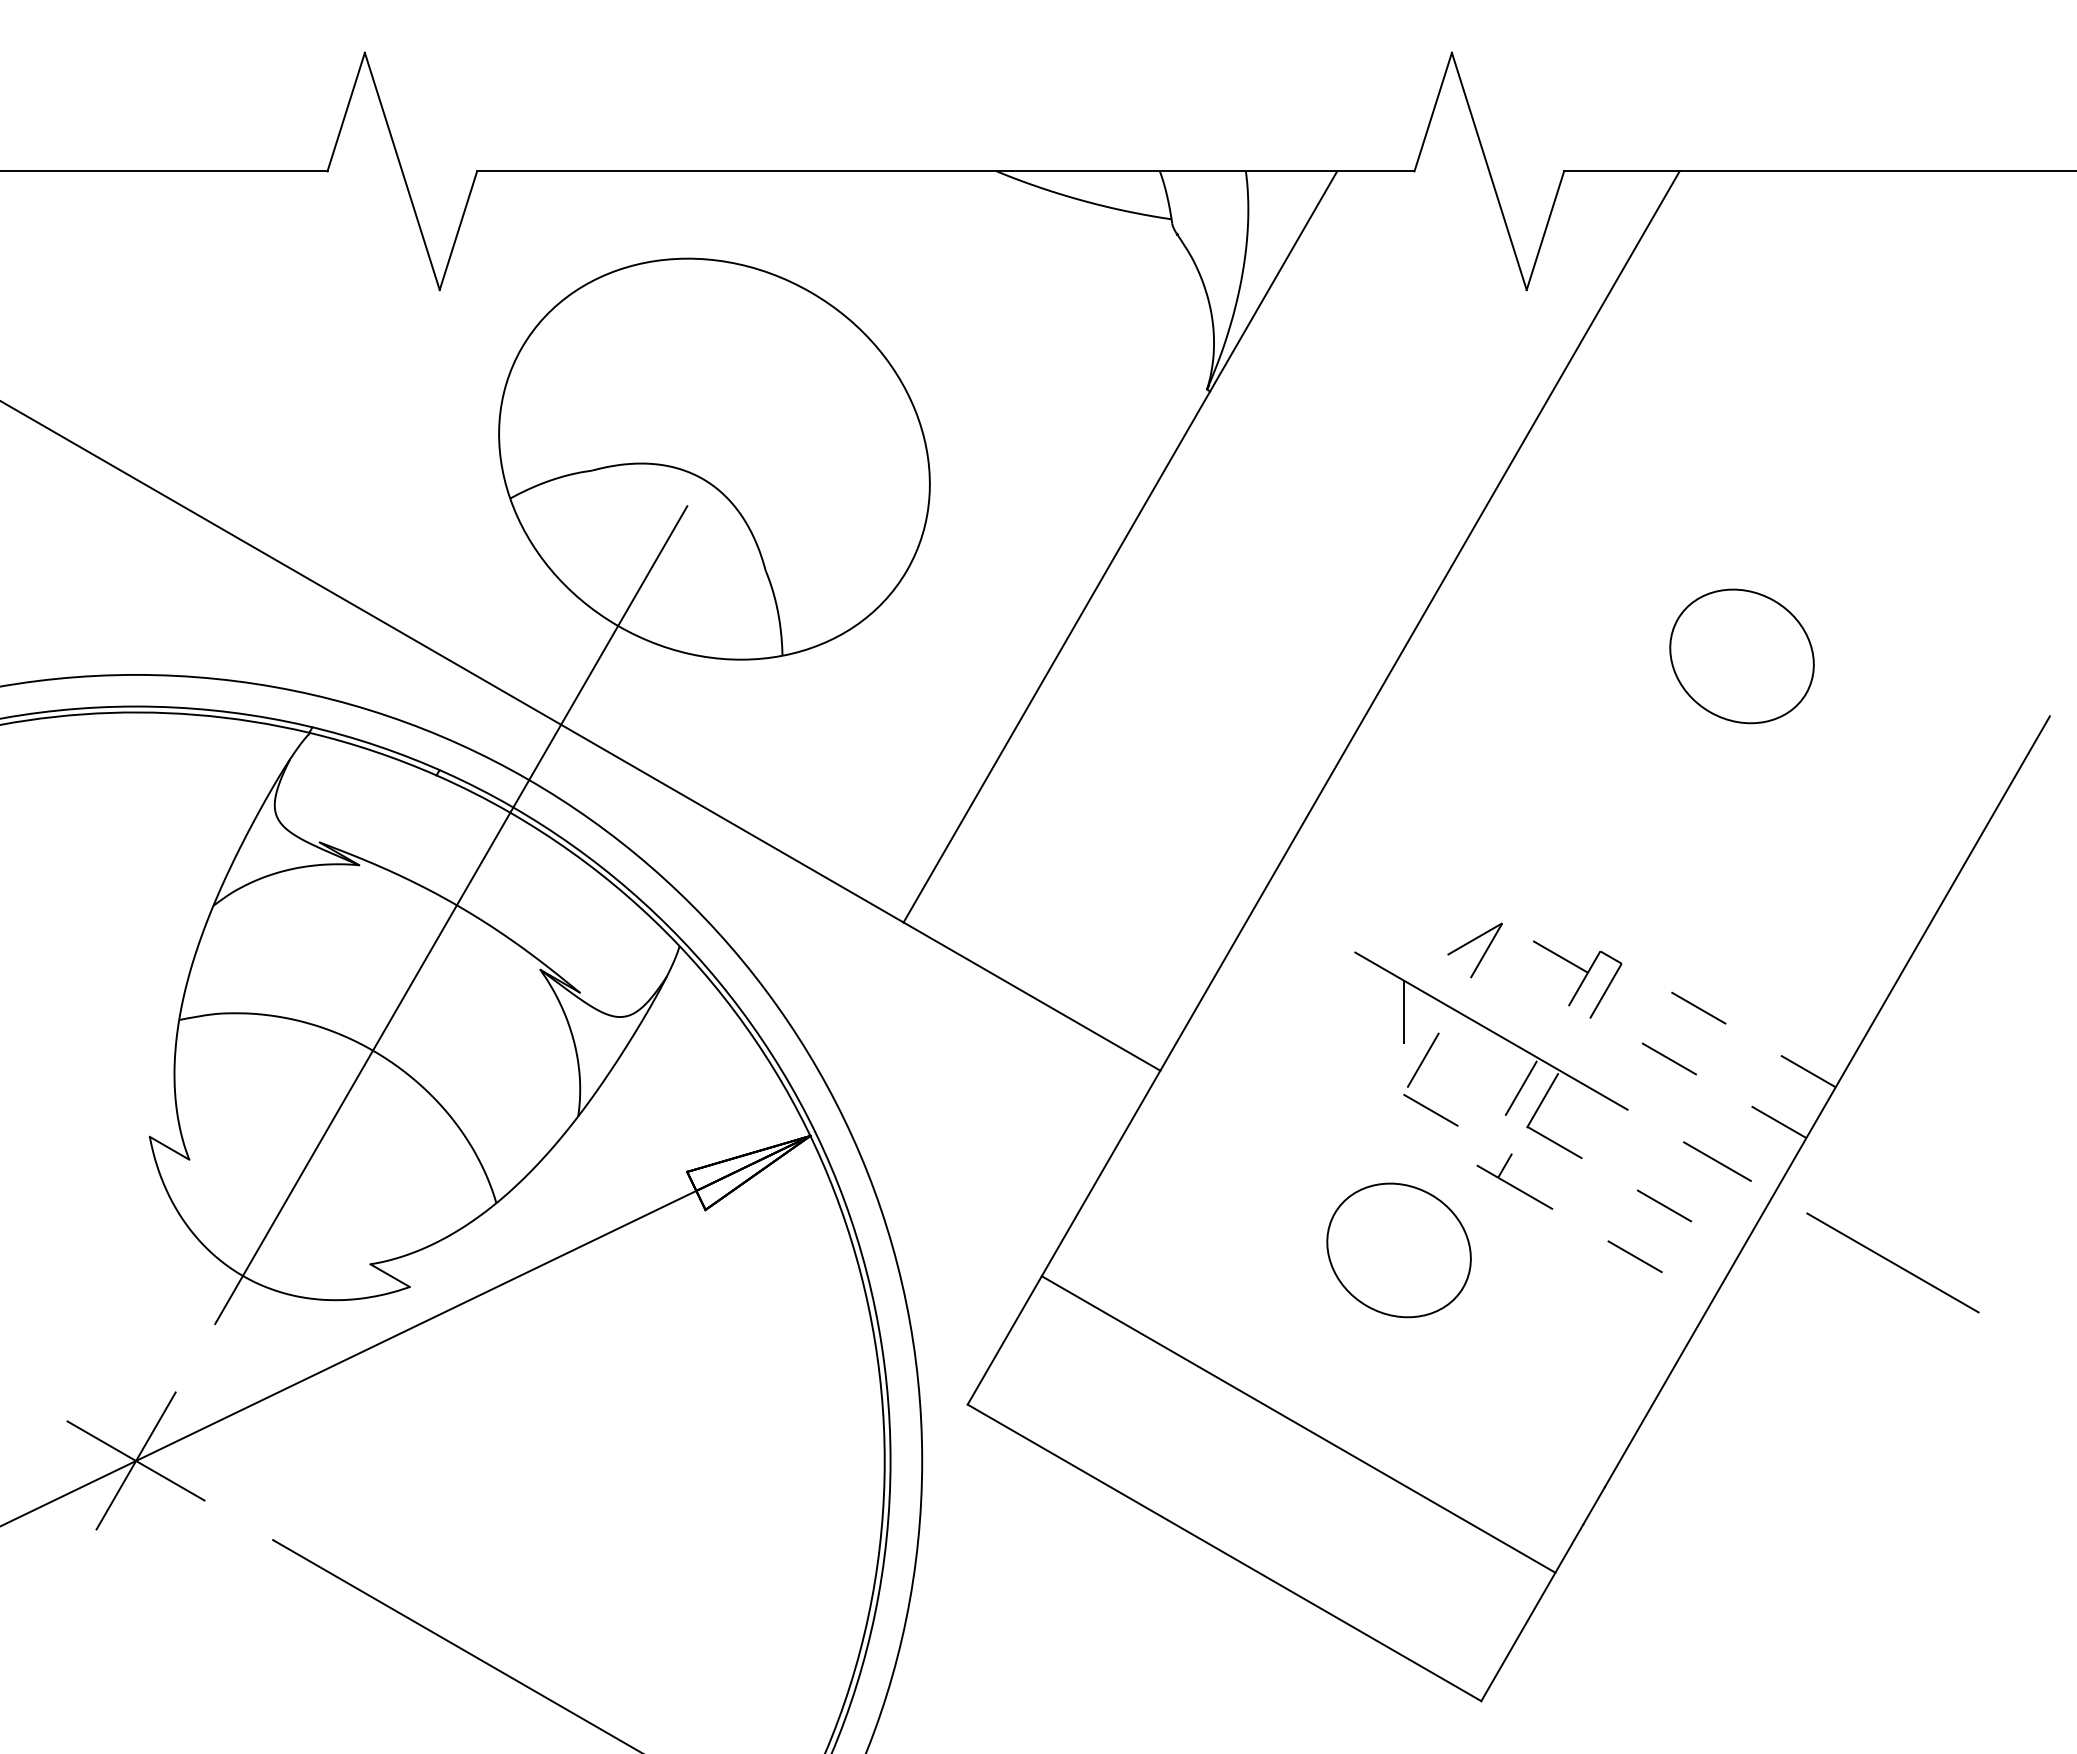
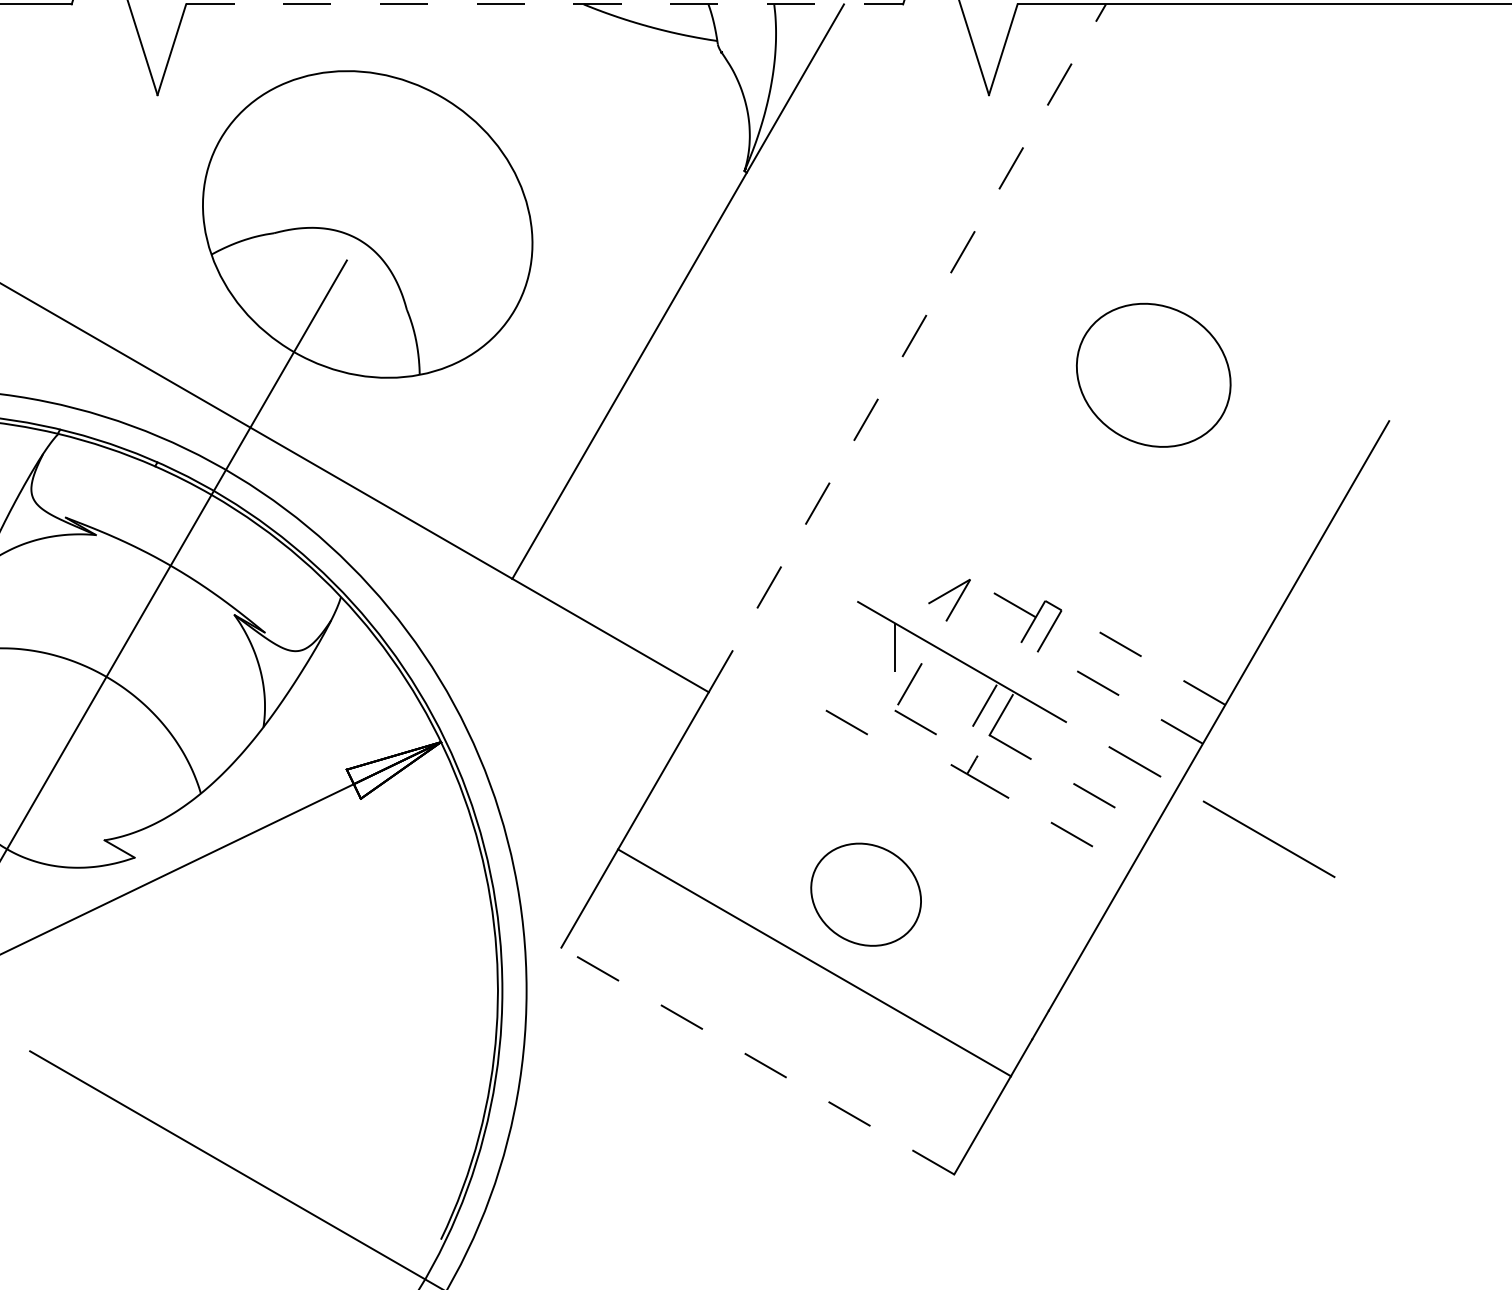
line: (945, 171) -> (544, 4), solid -> dashed
line: (1420, 620) -> (907, 347), solid -> dashed
part: (1741, 656) -> (1153, 375), size x1.4
line: (1340, 1110) -> (846, 722), added
part: (1398, 1250) -> (865, 894), moved
line: (1224, 1552) -> (757, 1060), solid -> dashed

